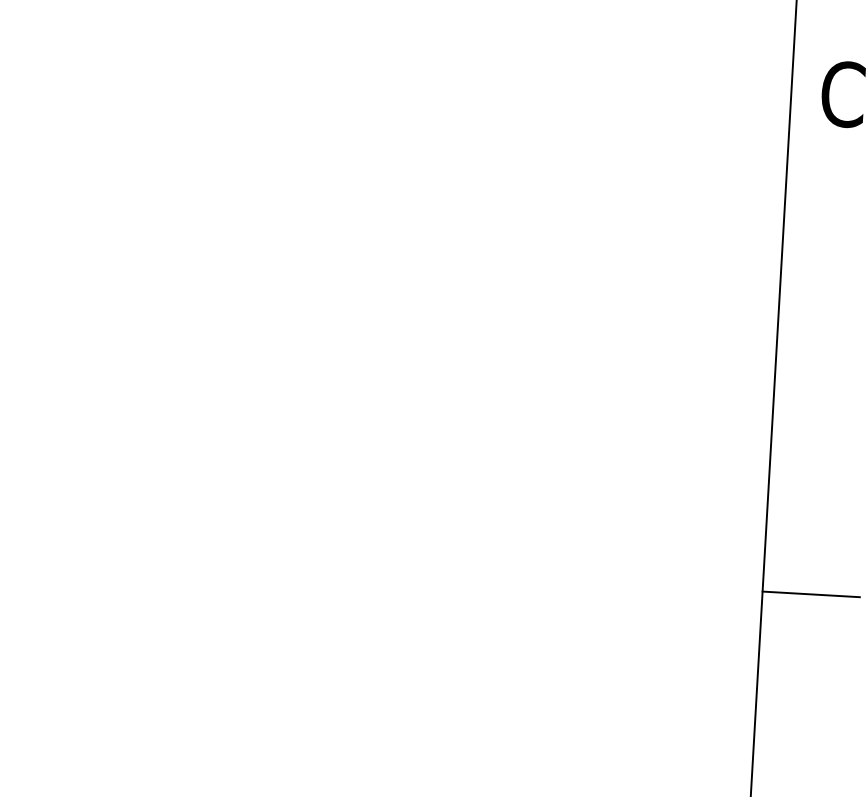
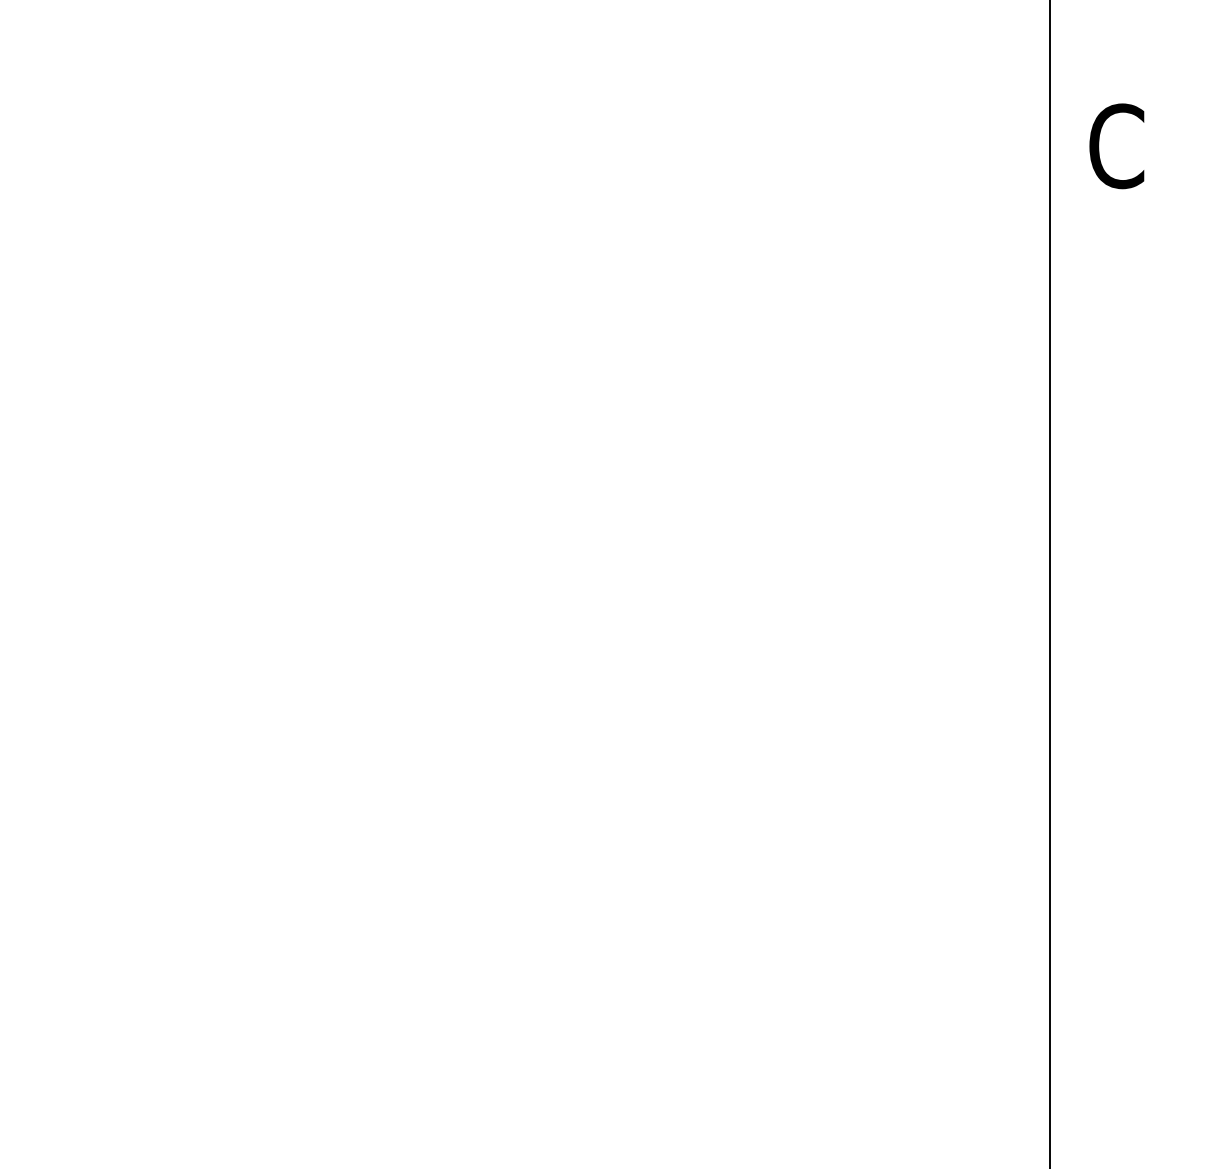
line: (810, 594) -> (1112, 789), removed

